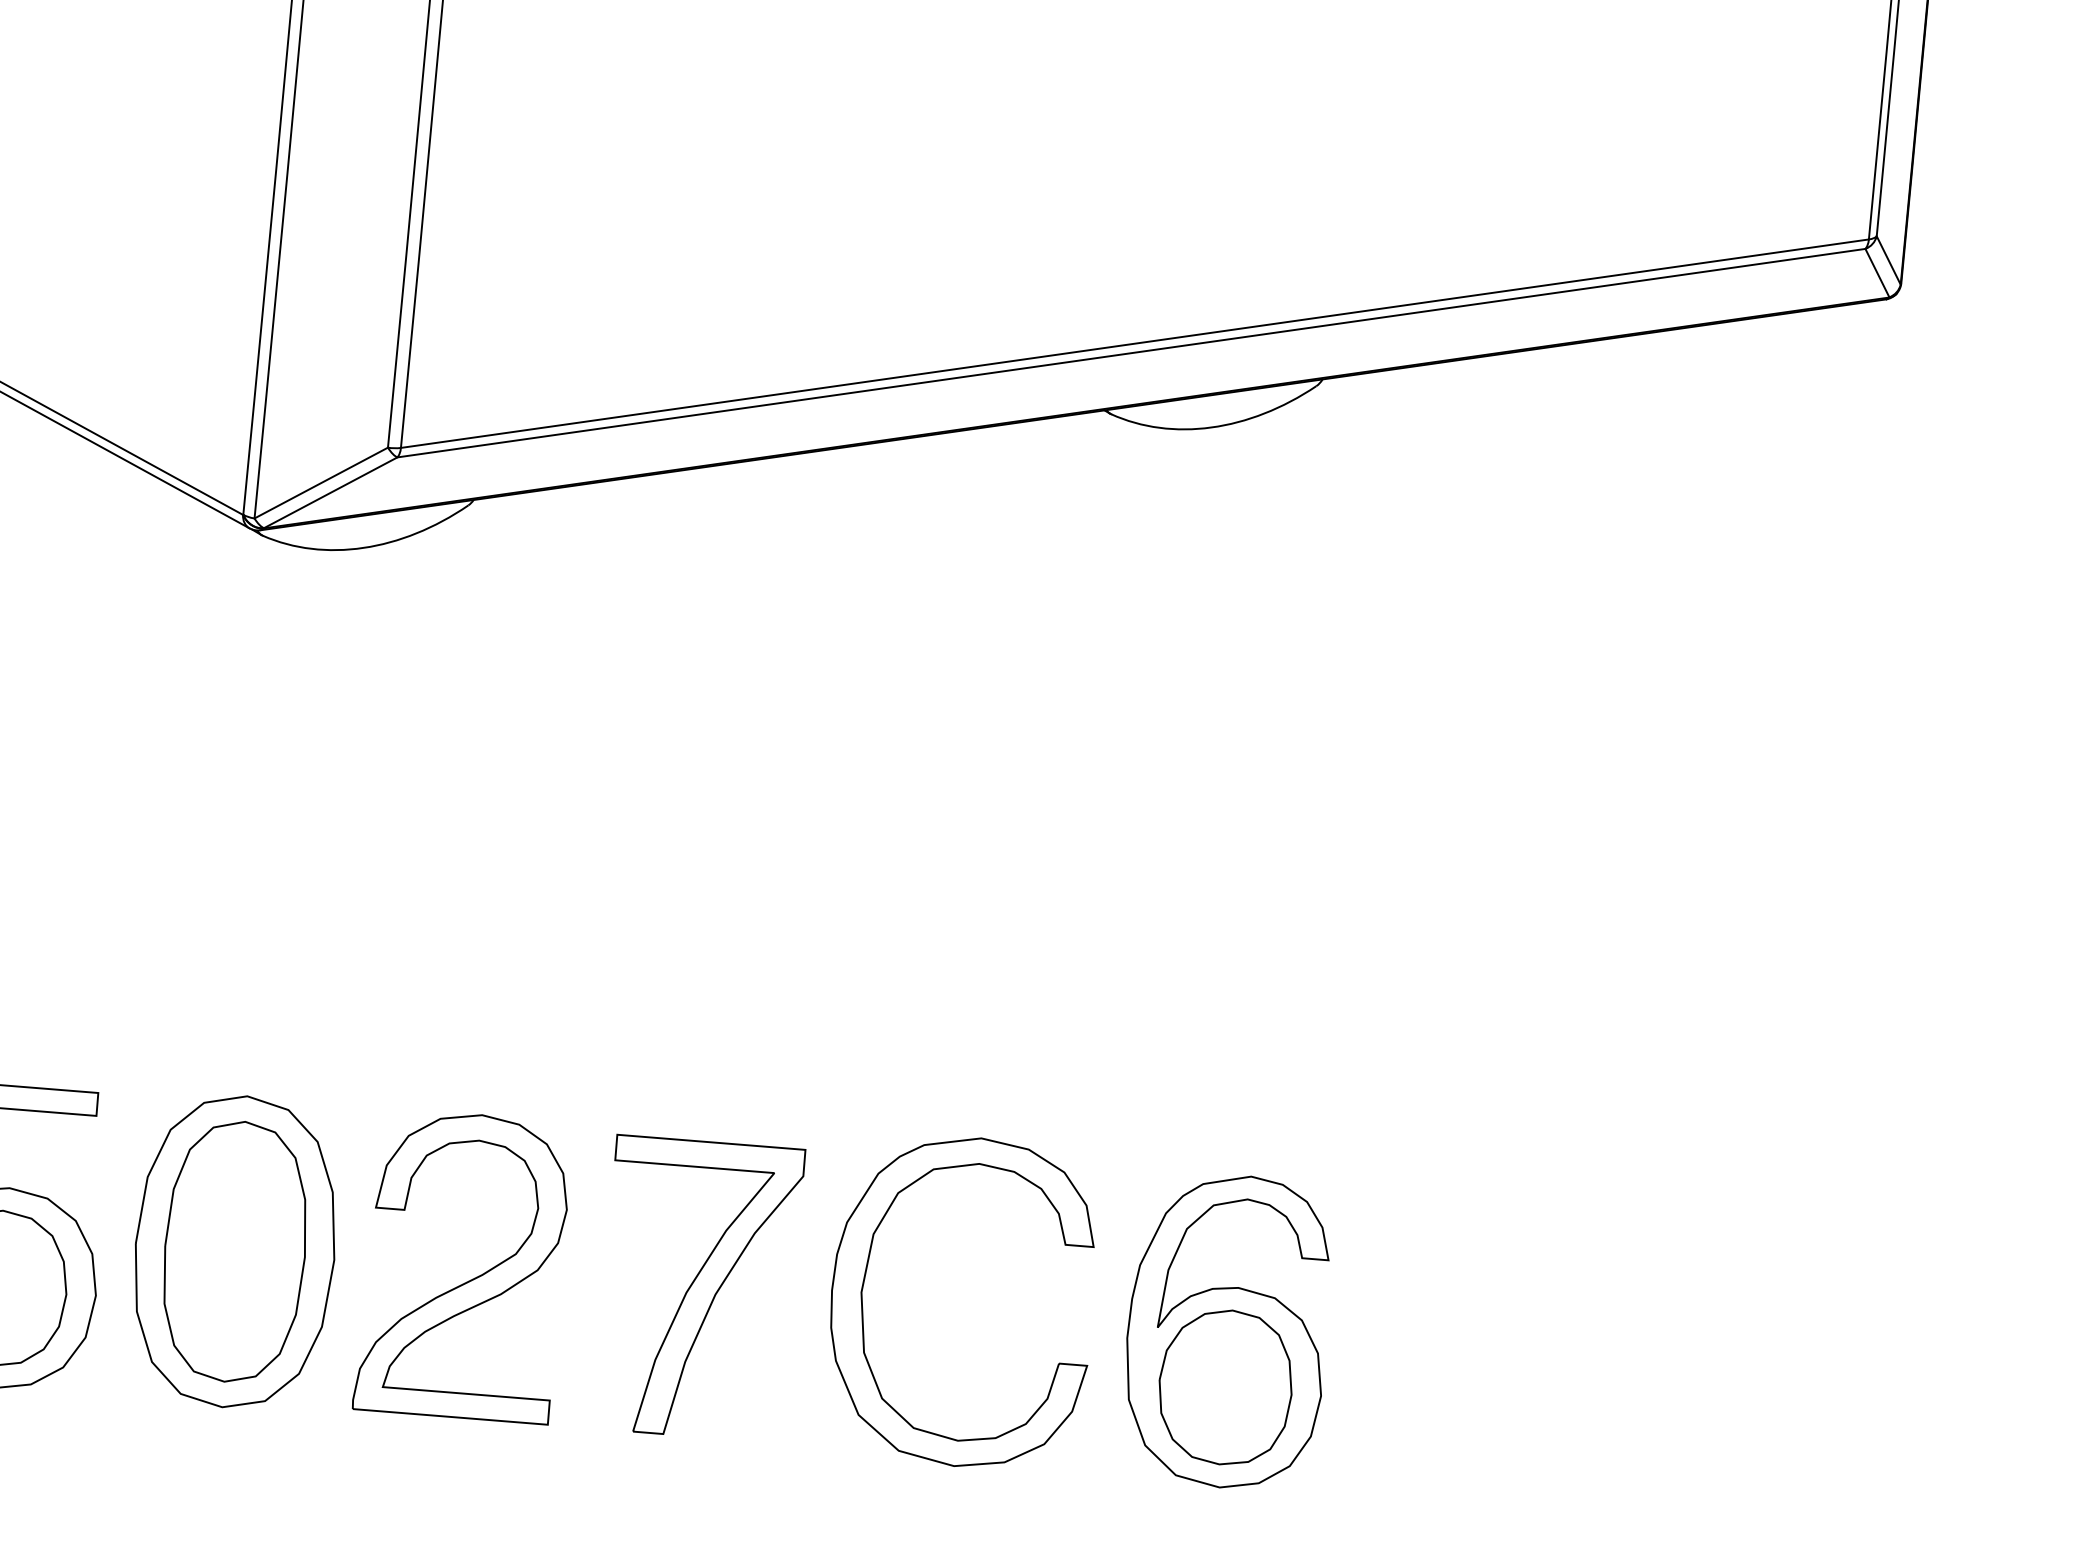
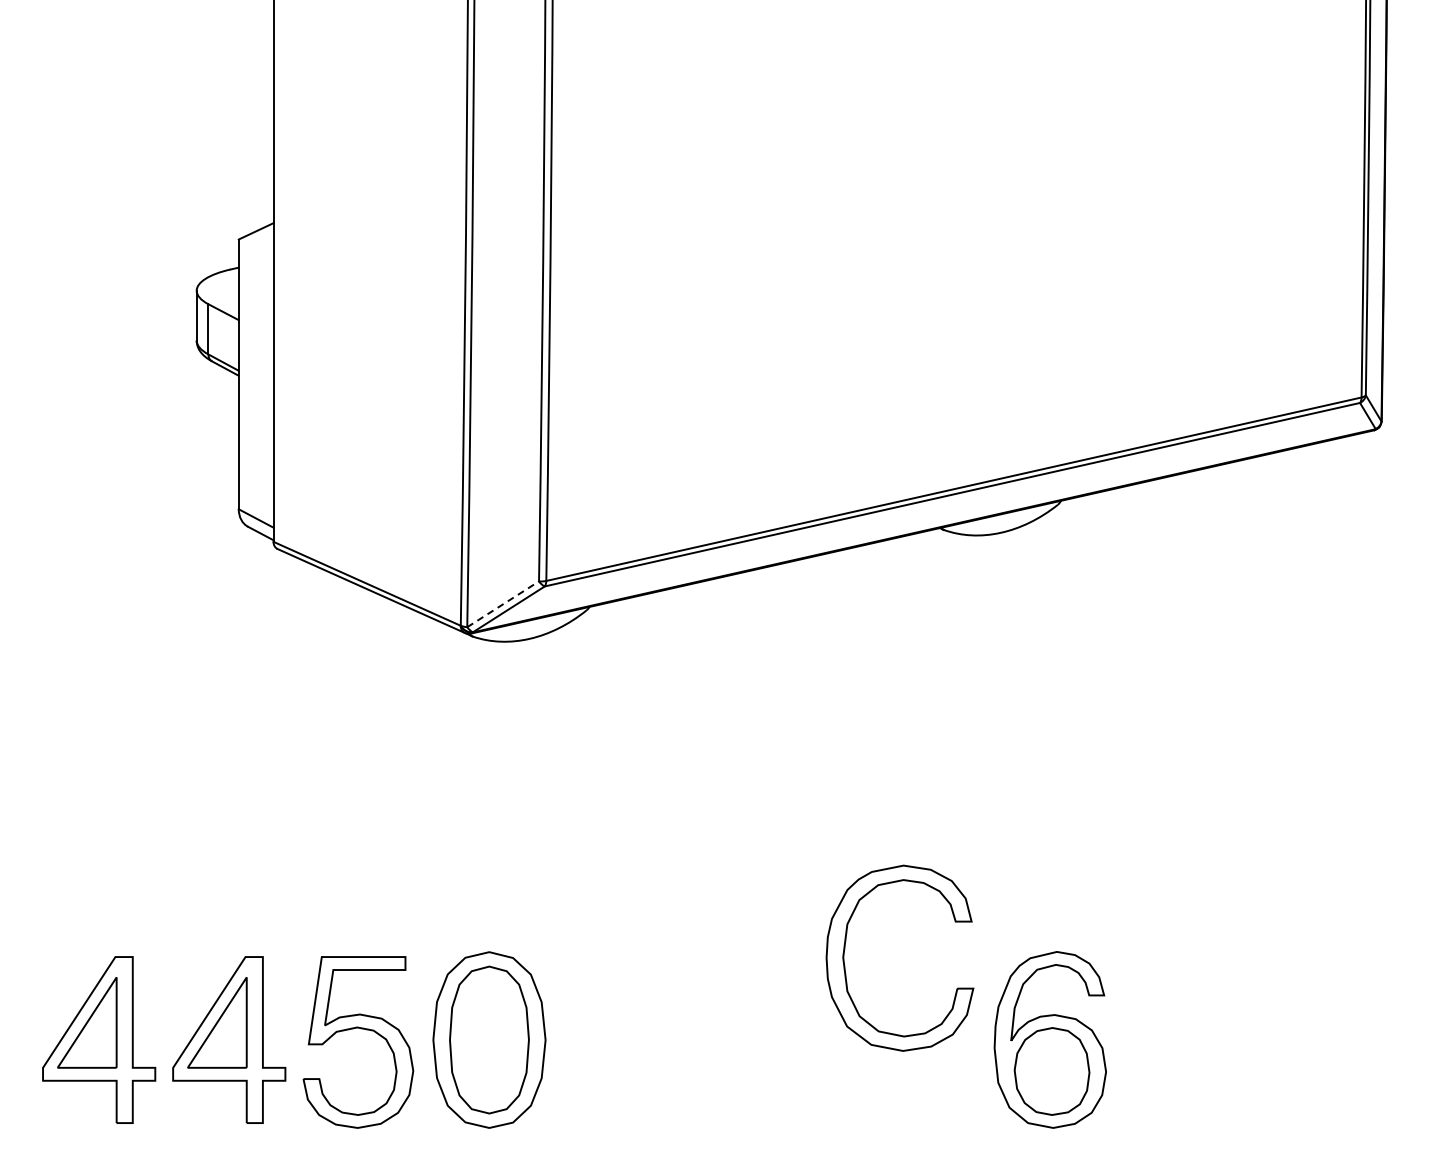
line: (321, 483) -> (503, 604), solid -> dashed
part: (866, 1278) -> (845, 949), moved
part: (467, 1280) -> (621, 1045), removed
part: (700, 1288) -> (752, 1039), removed

